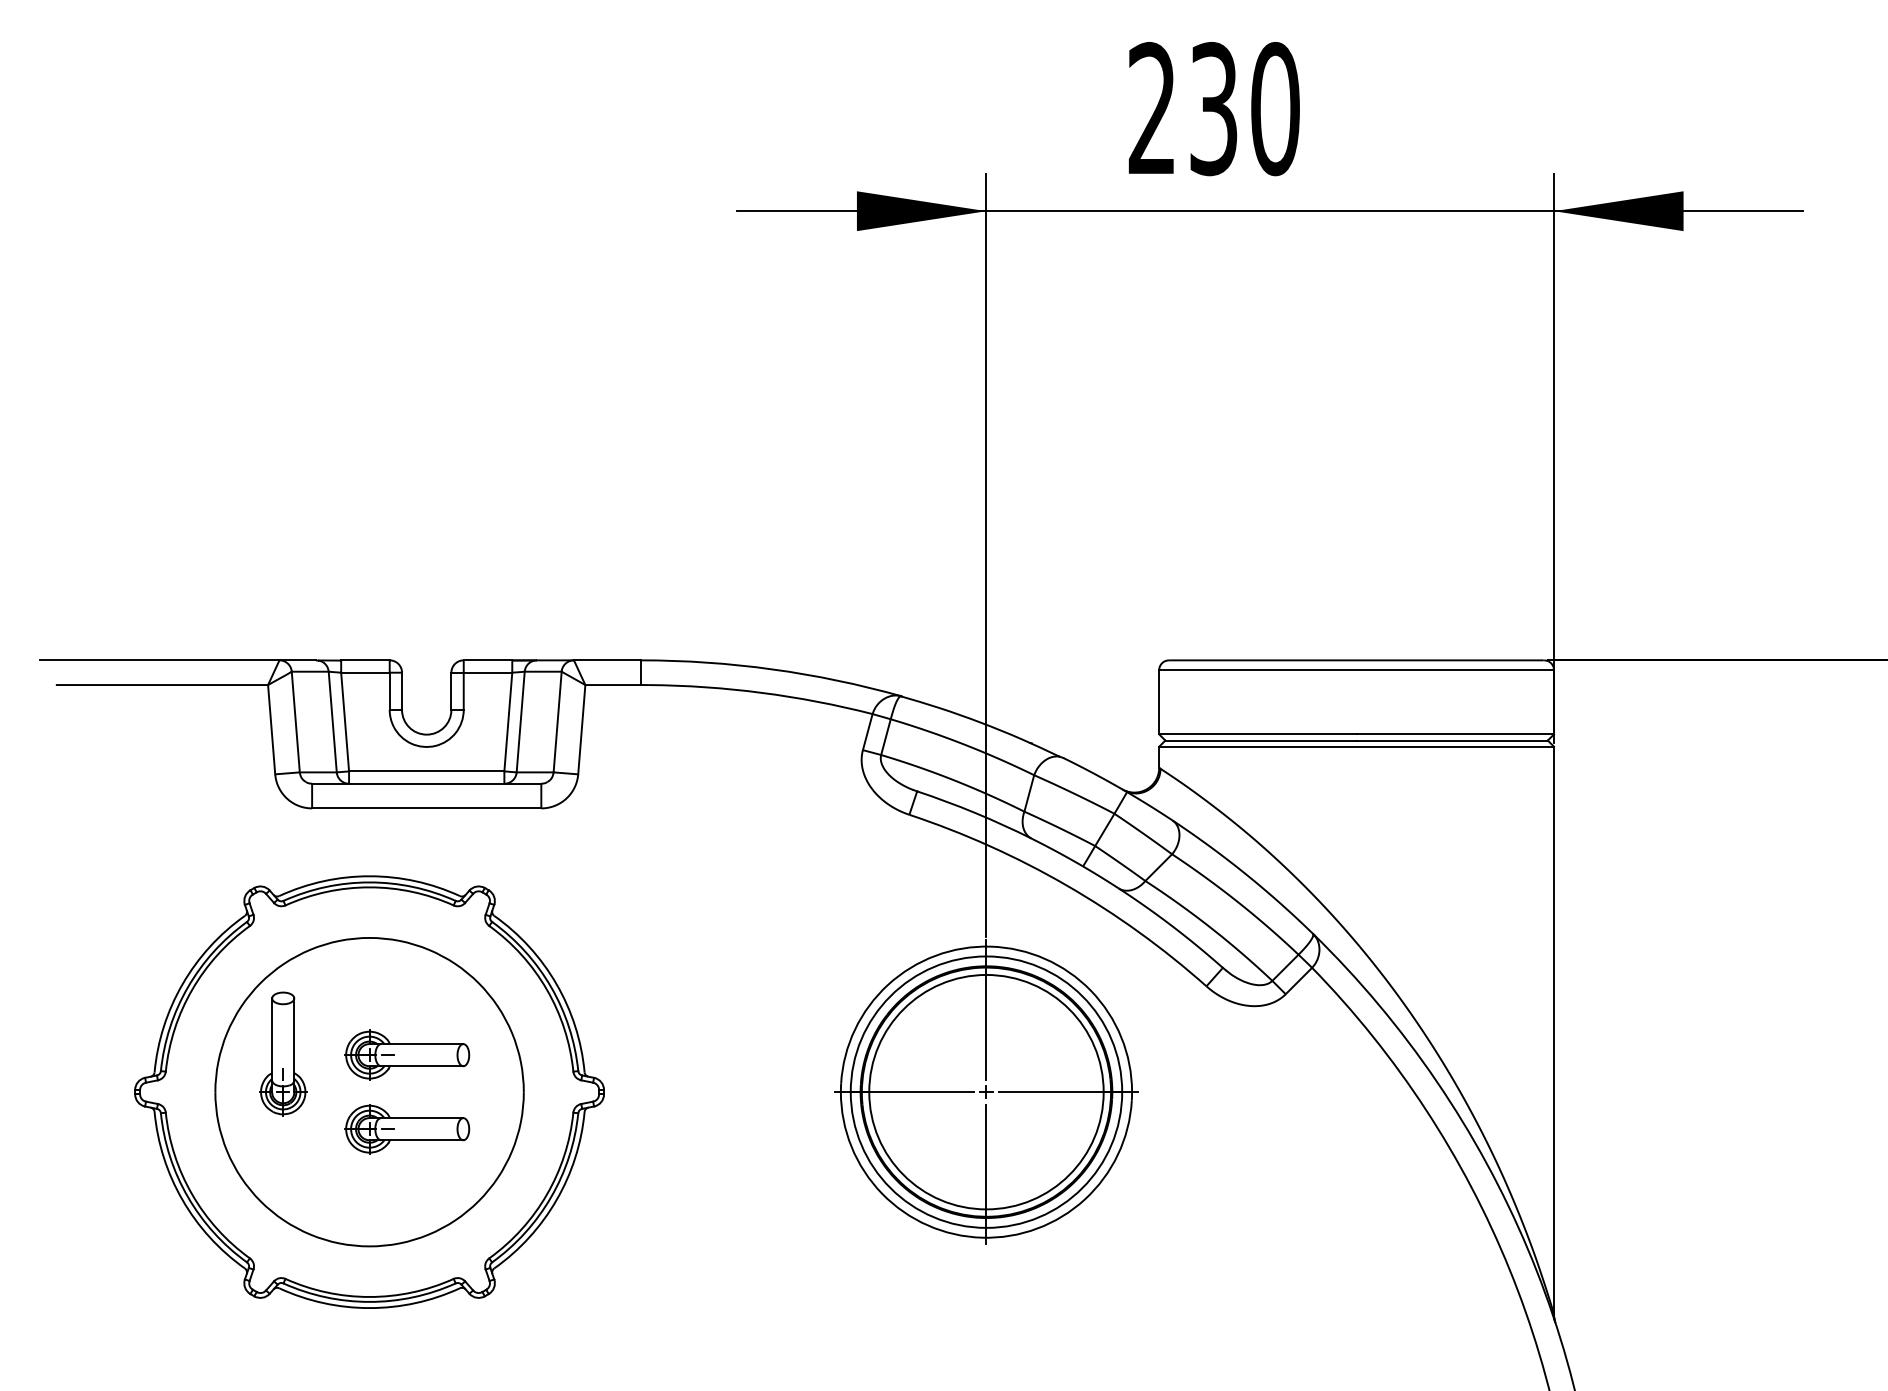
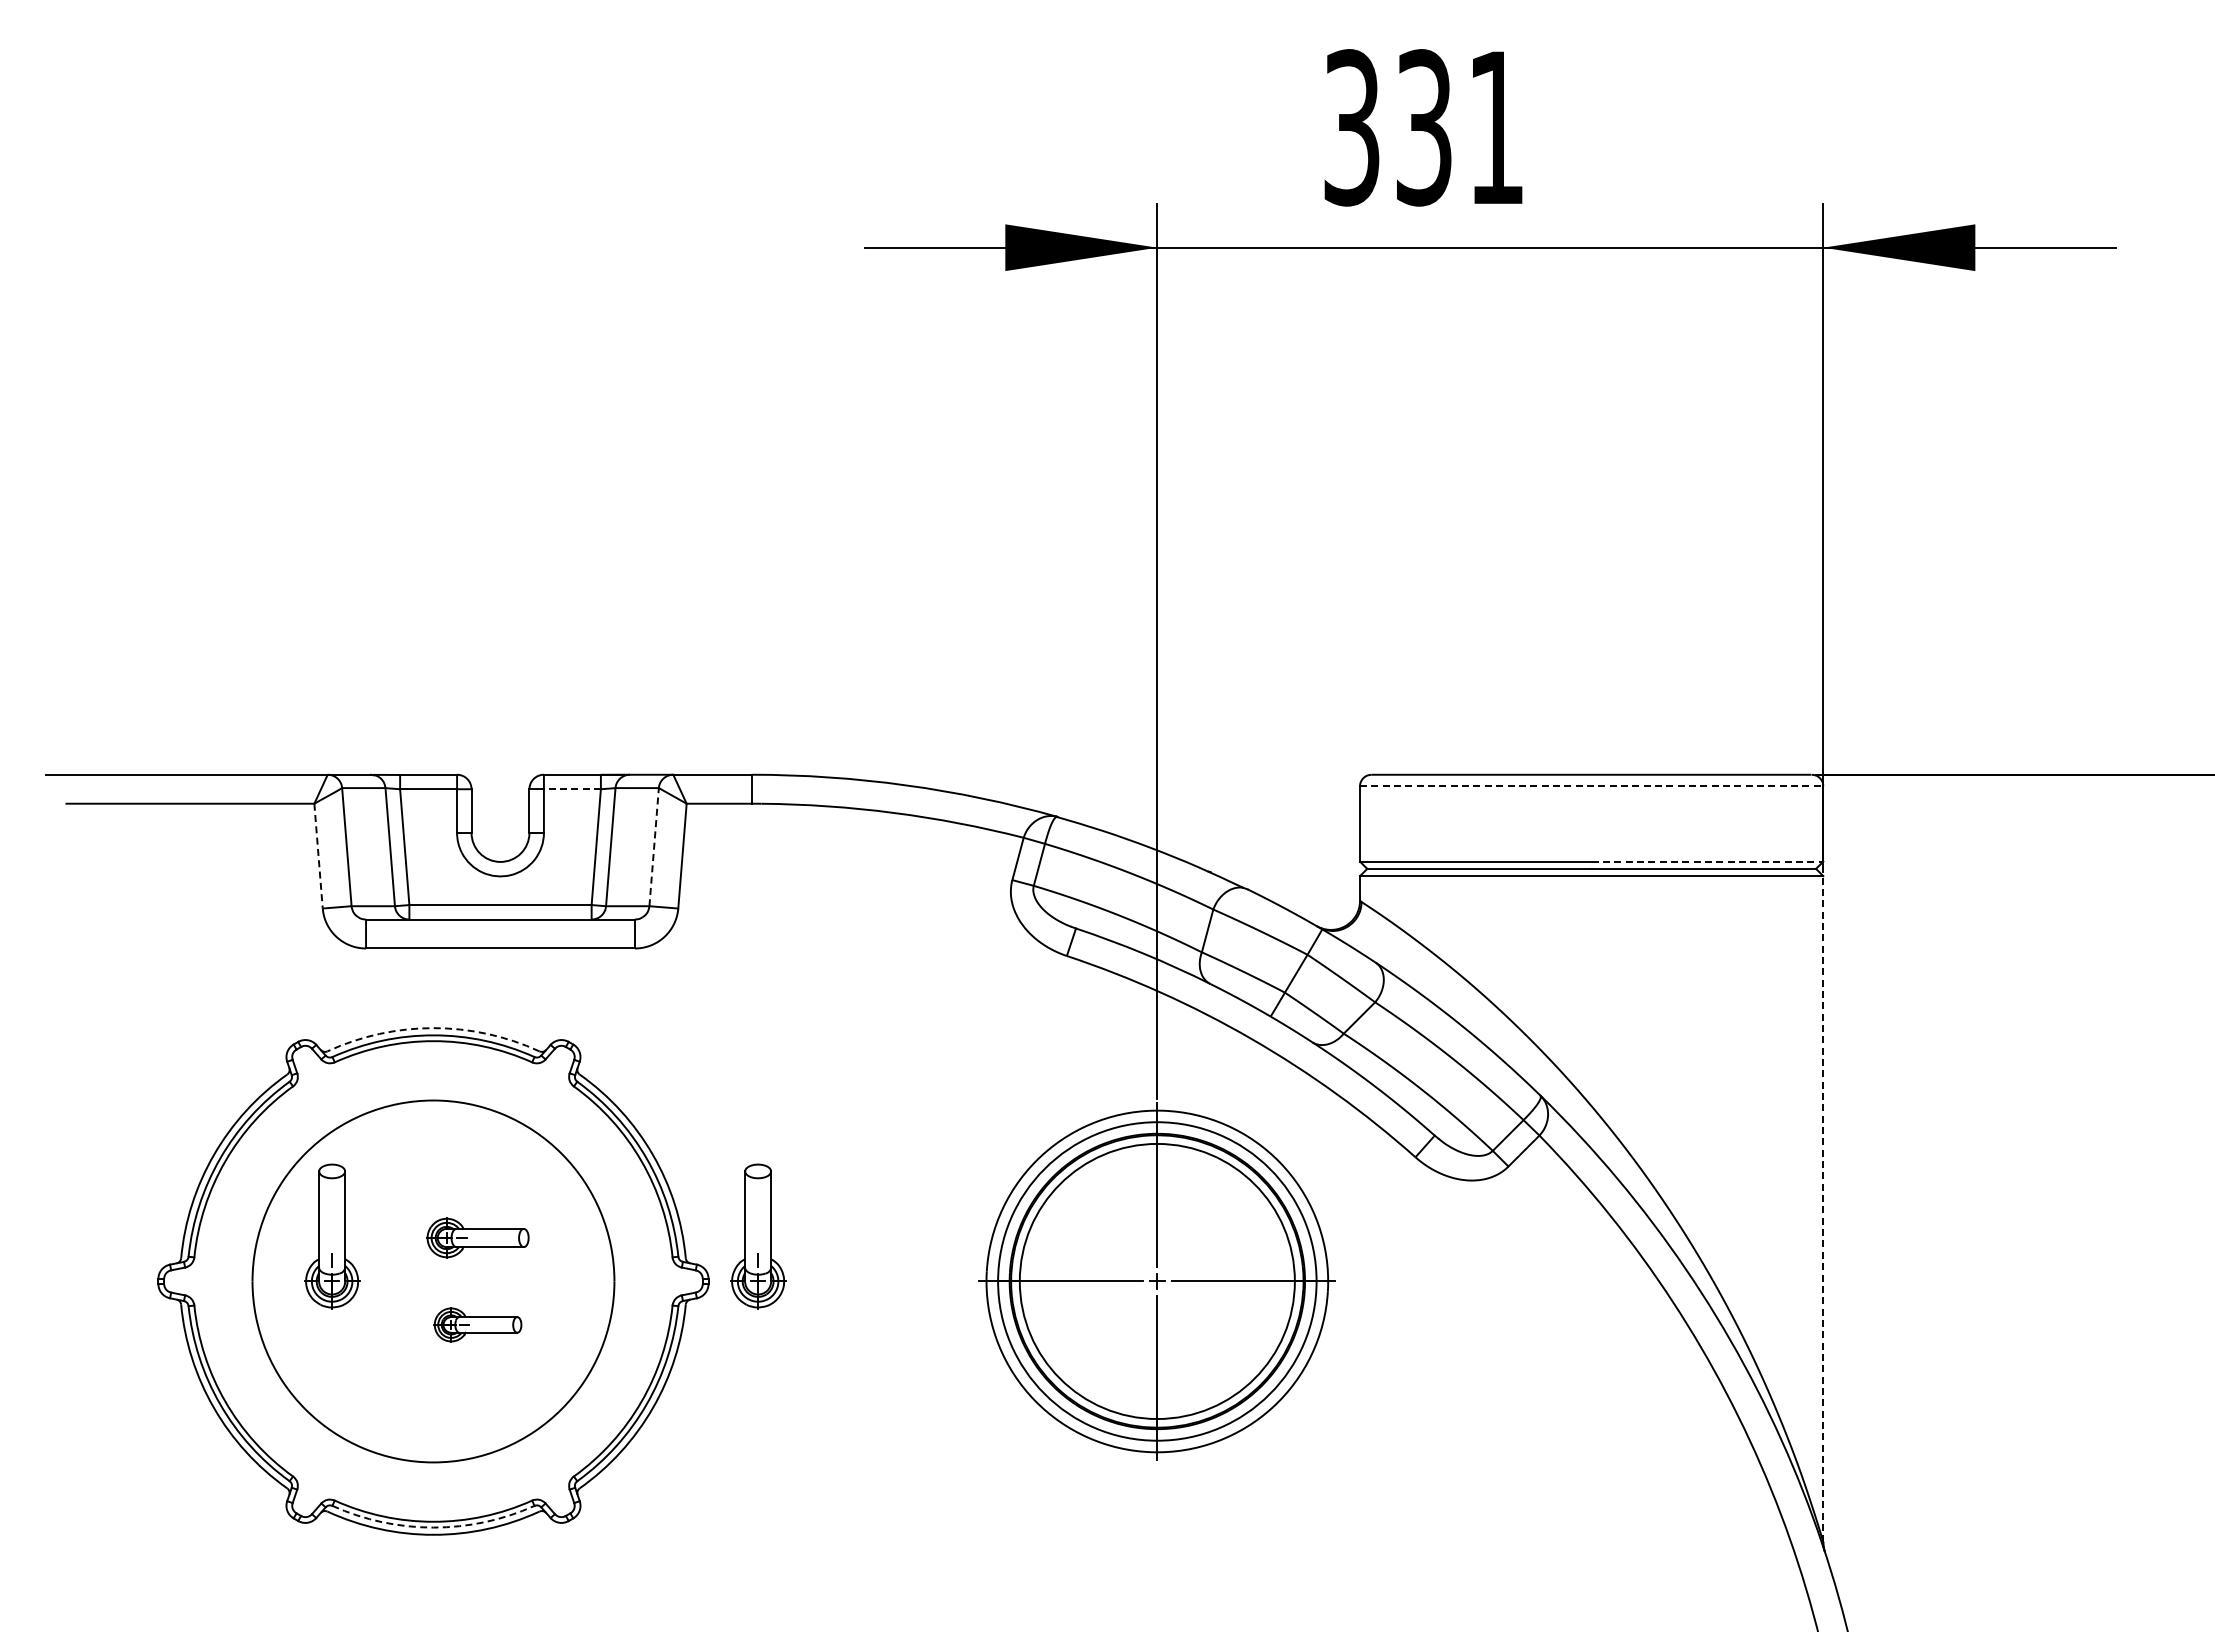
text: (1214, 108) -> (1424, 127), 230 -> 331
line: (1356, 670) -> (1591, 786), solid -> dashed
line: (487, 672) -> (571, 789), solid -> dashed
line: (557, 721) -> (654, 846), solid -> dashed
line: (271, 730) -> (318, 856), solid -> dashed
line: (1455, 734) -> (1707, 861), solid -> dashed
arc: (369, 876) -> (433, 1028), solid -> dashed
line: (1554, 1029) -> (1823, 1208), solid -> dashed
part: (646, 1053) -> (758, 1236), added
part: (407, 1054) -> (477, 1237), size x0.7
part: (407, 1128) -> (477, 1324), size x0.6
arc: (369, 1301) -> (433, 1527), solid -> dashed

